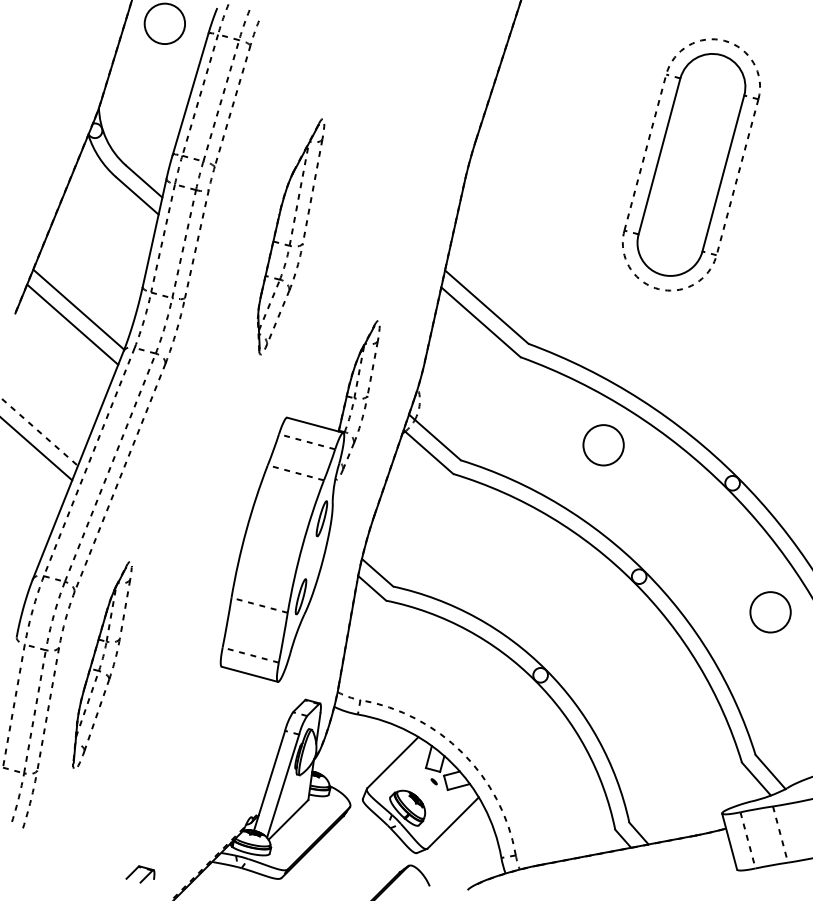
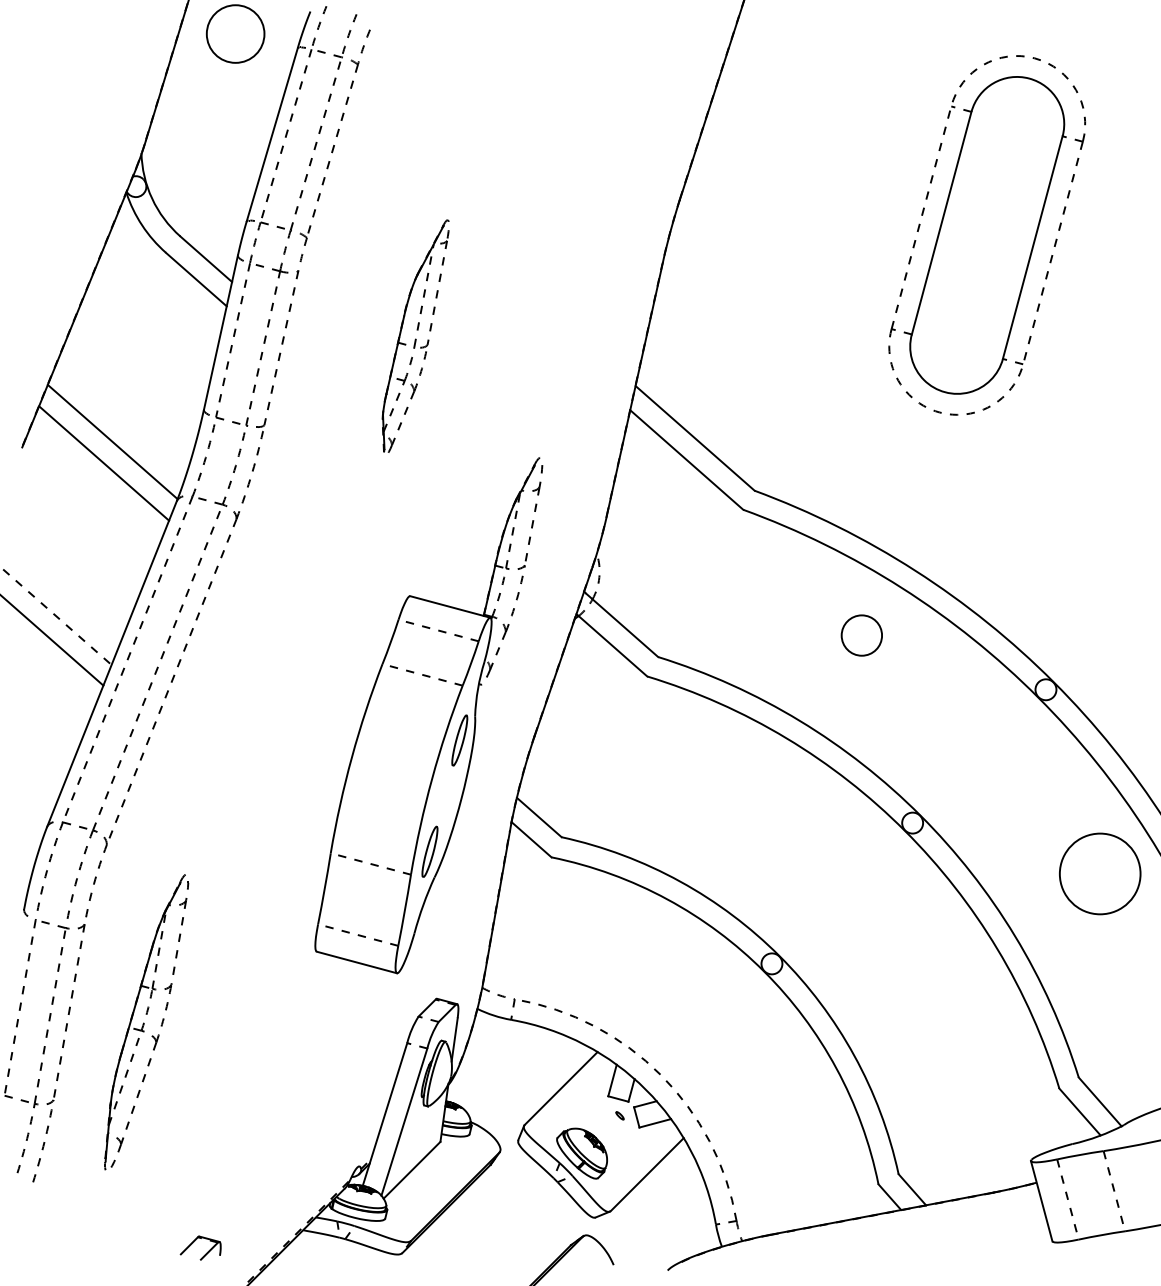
part: (290, 236) -> (415, 337), size x0.7
circle: (603, 445) -> (861, 635), size x0.7
circle: (770, 611) -> (1100, 873), size x1.4
part: (102, 665) -> (146, 1022), moved

